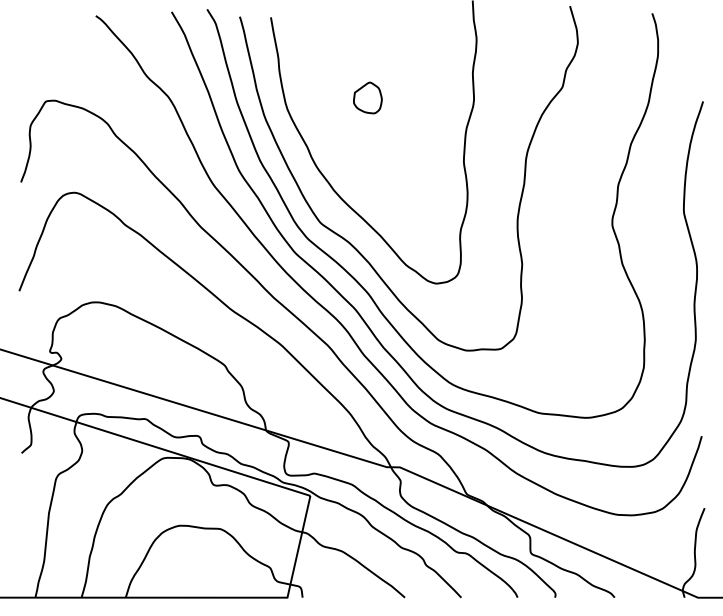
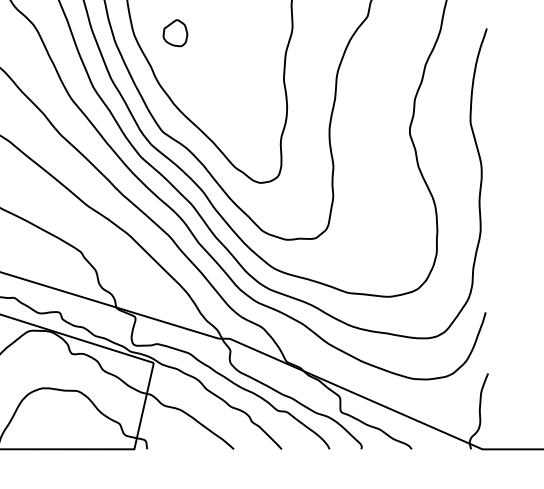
part: (367, 97) -> (175, 32), moved

